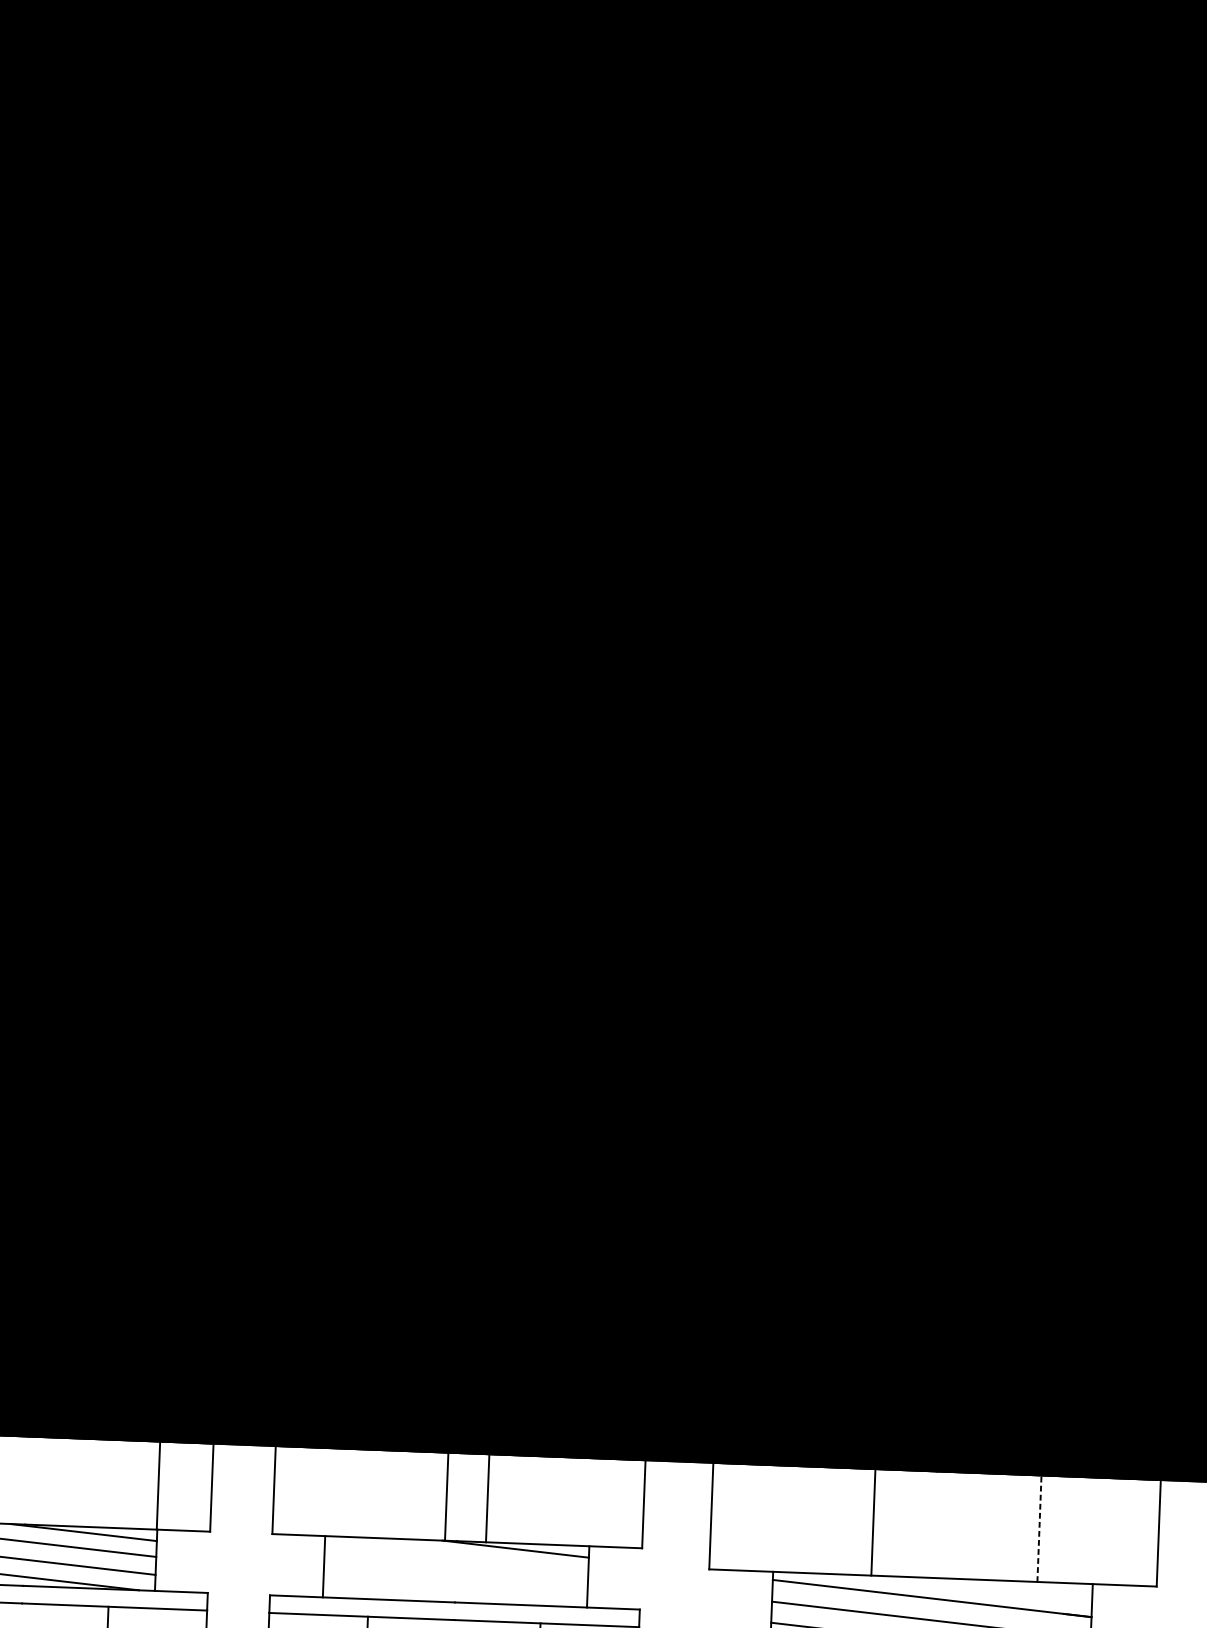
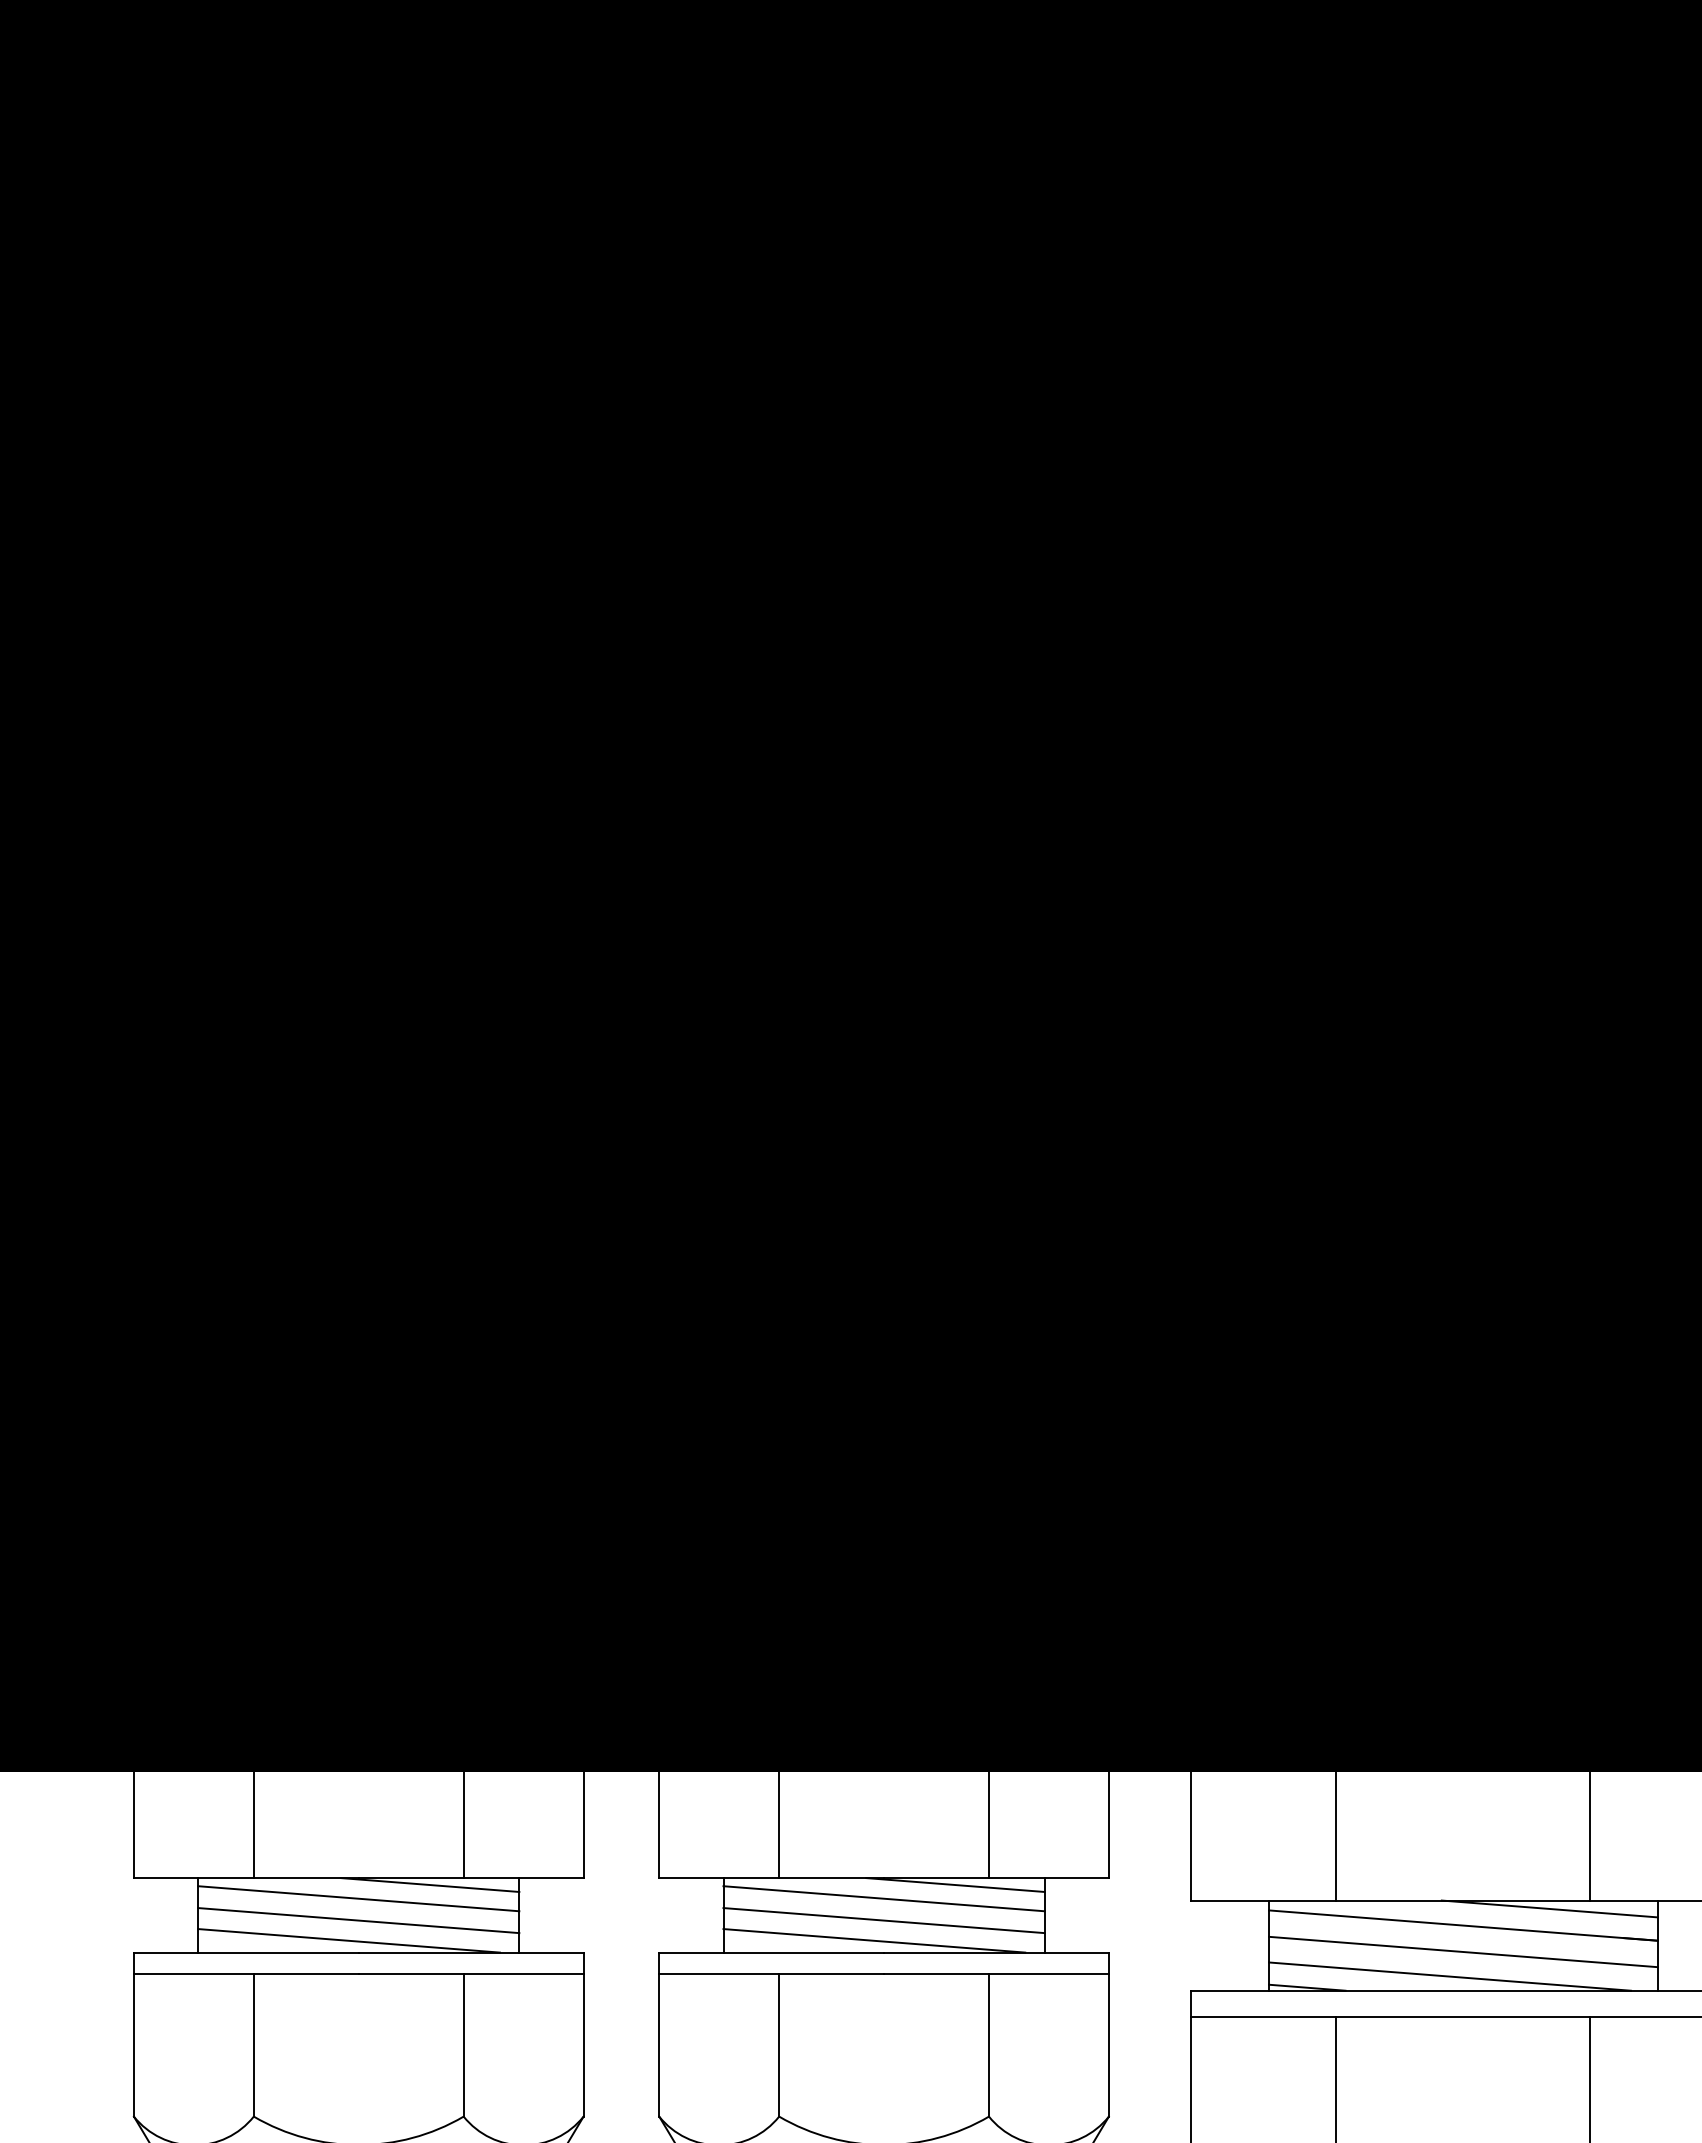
line: (158, 1485) -> (463, 1824), moved
line: (446, 1496) -> (779, 1824), moved
line: (488, 1498) -> (989, 1824), moved
line: (873, 1522) -> (1336, 1835), moved
line: (1039, 1528) -> (1590, 1835), dashed -> solid
line: (456, 1557) -> (883, 1898), added
line: (455, 1576) -> (883, 1920), added
line: (1003, 1587) -> (1549, 1908), added
line: (447, 1592) -> (874, 1940), added

